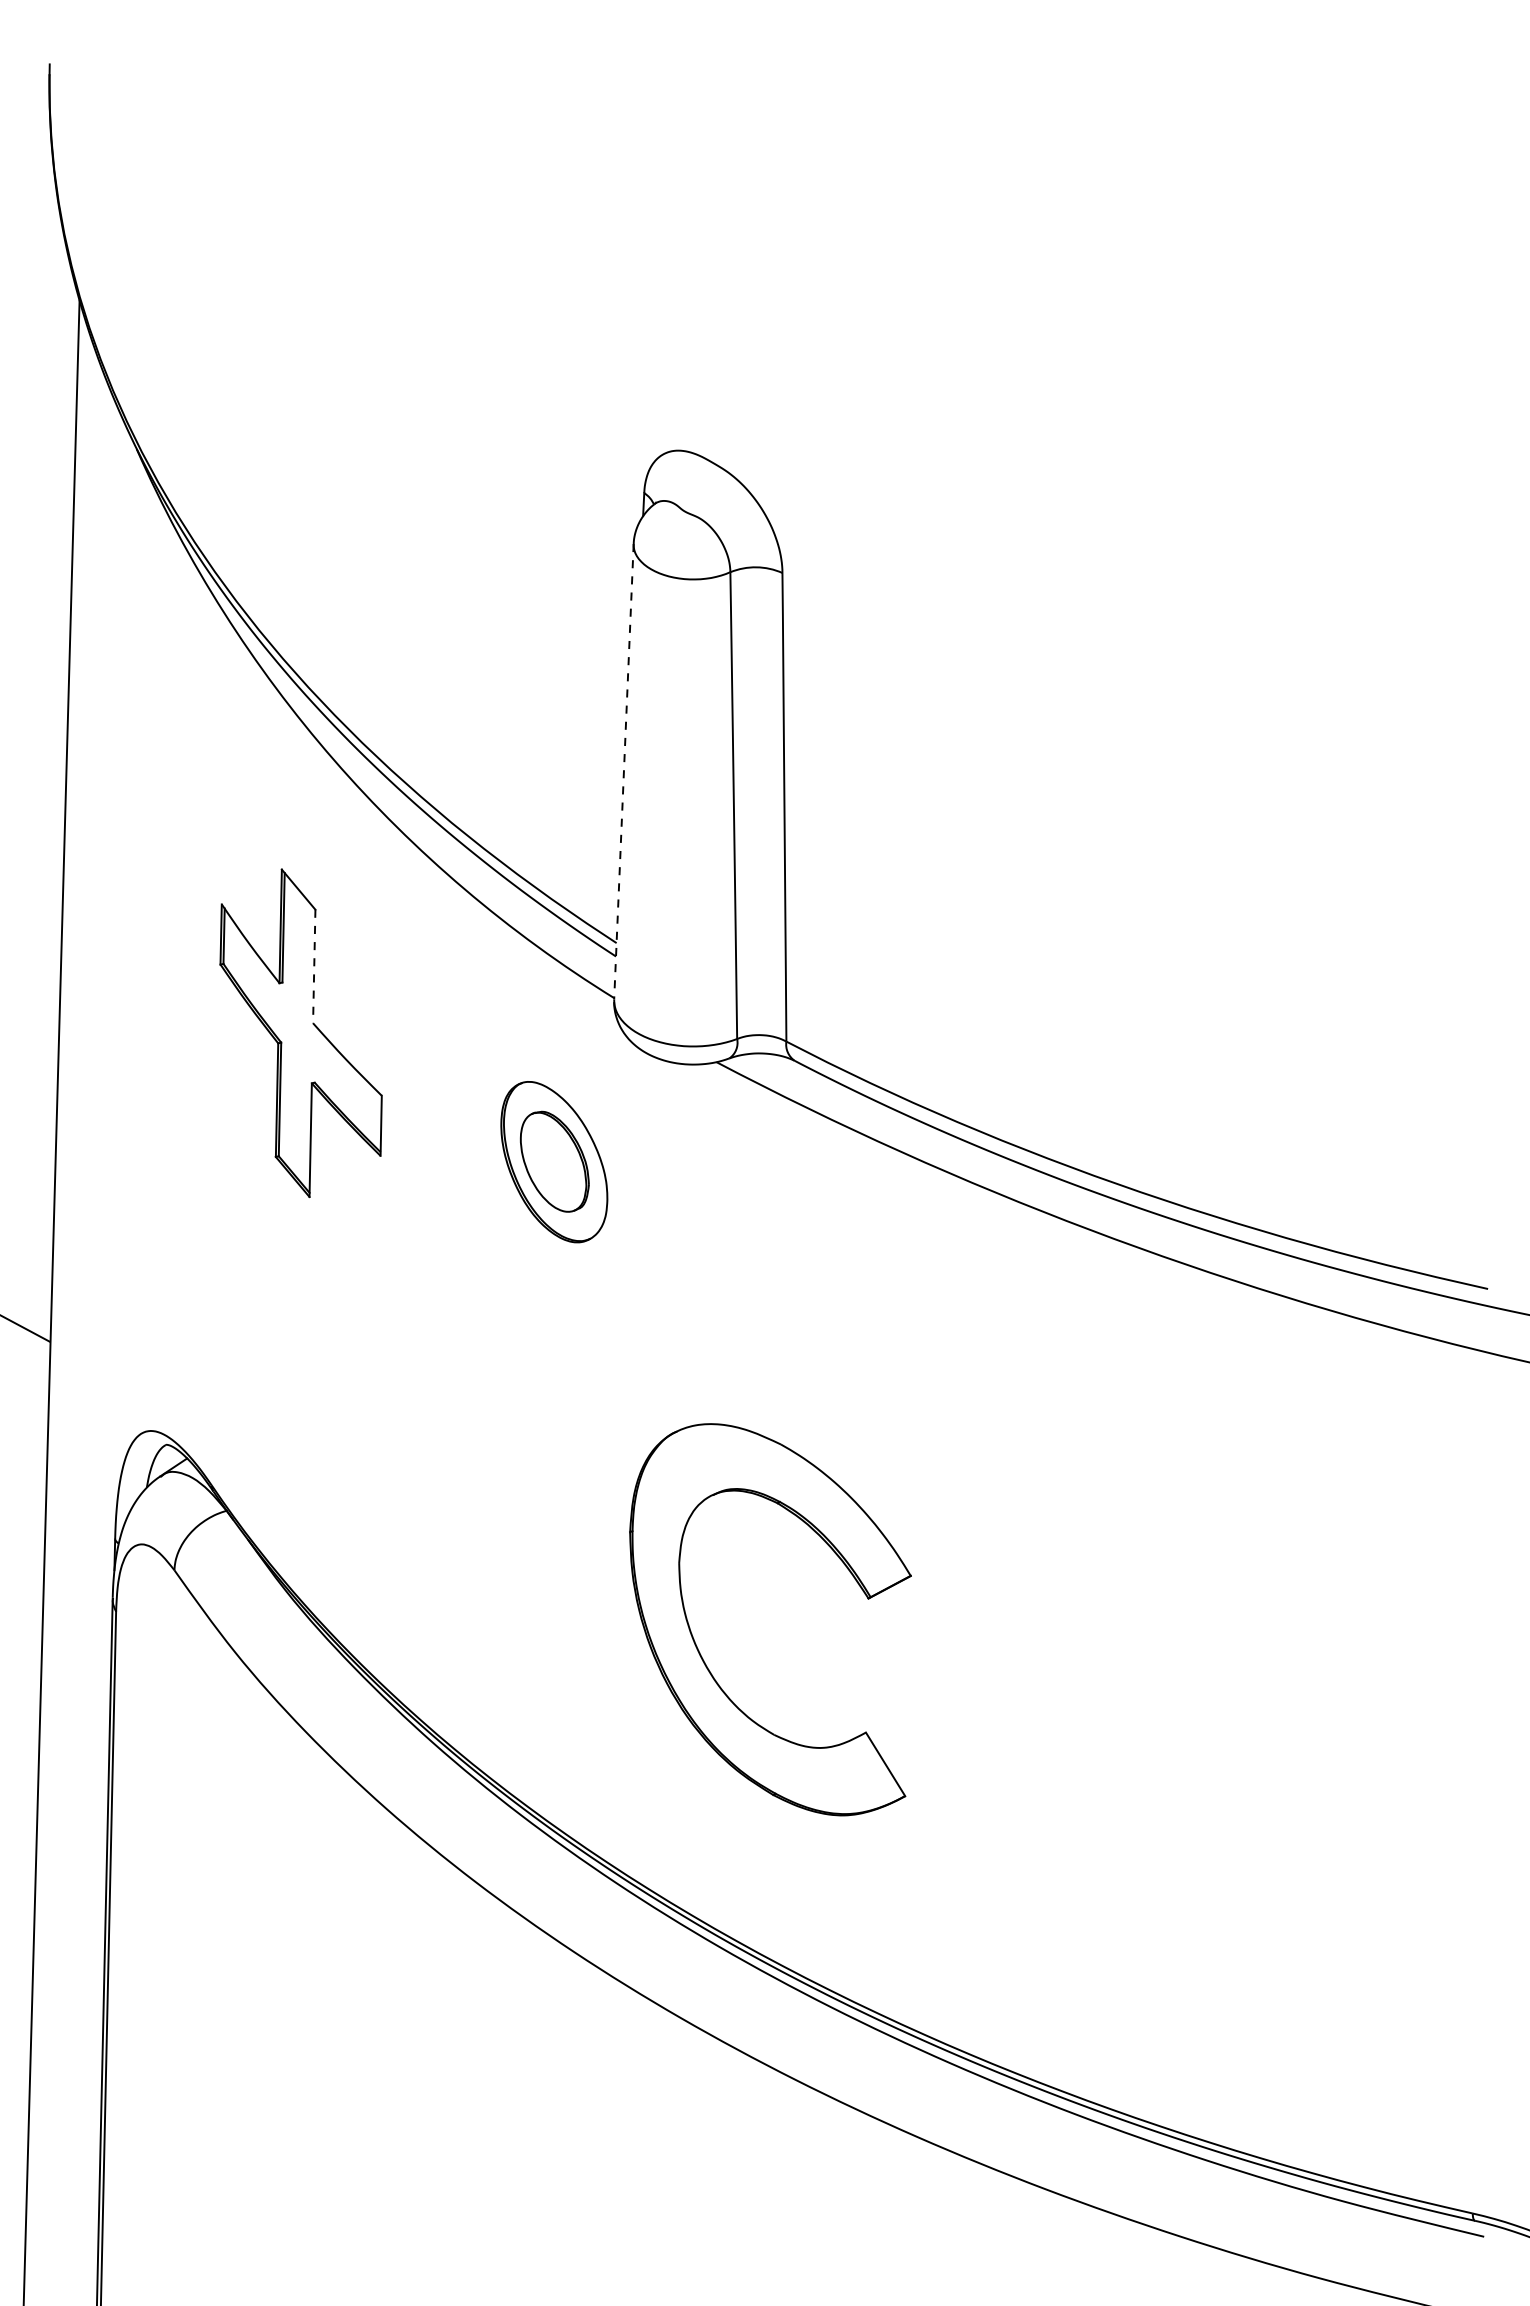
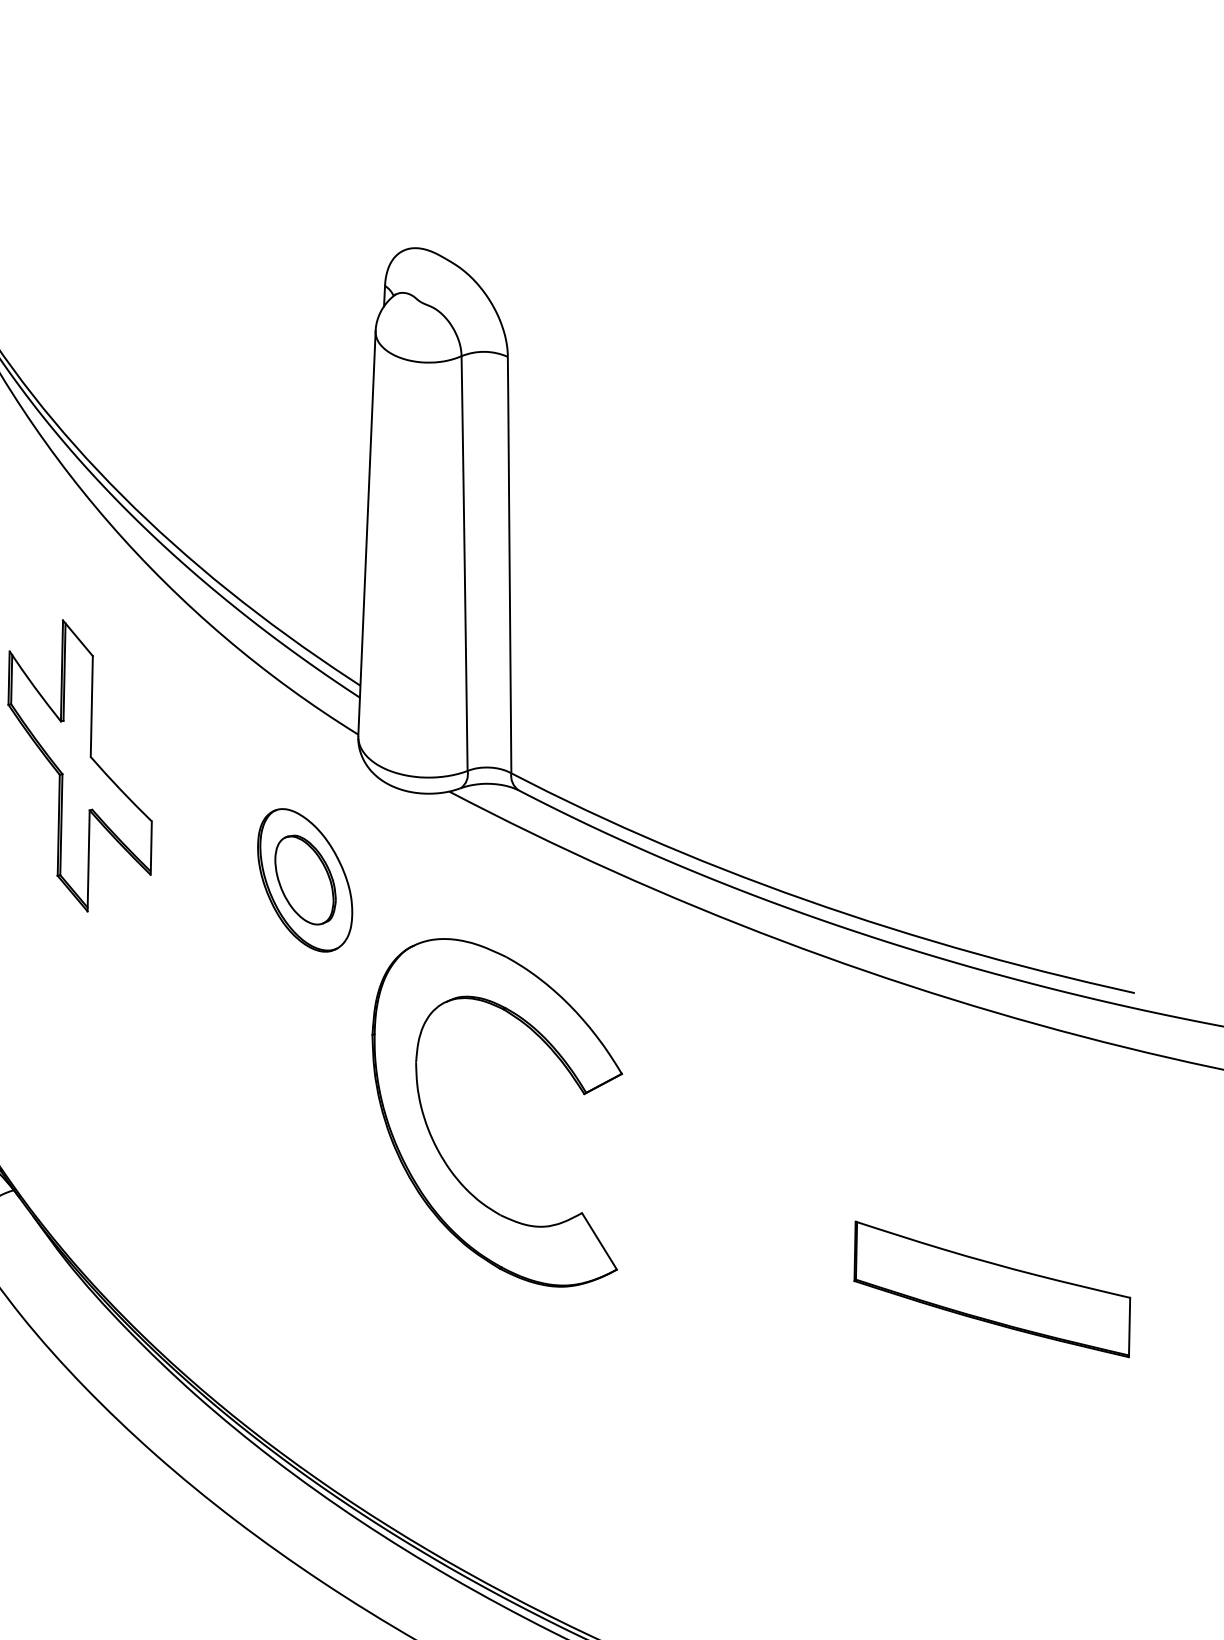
line: (623, 771) -> (366, 533), dashed -> solid
line: (314, 966) -> (92, 706), dashed -> solid
part: (1327, 1622) -> (992, 1289), added
part: (701, 1654) -> (435, 1143), moved

